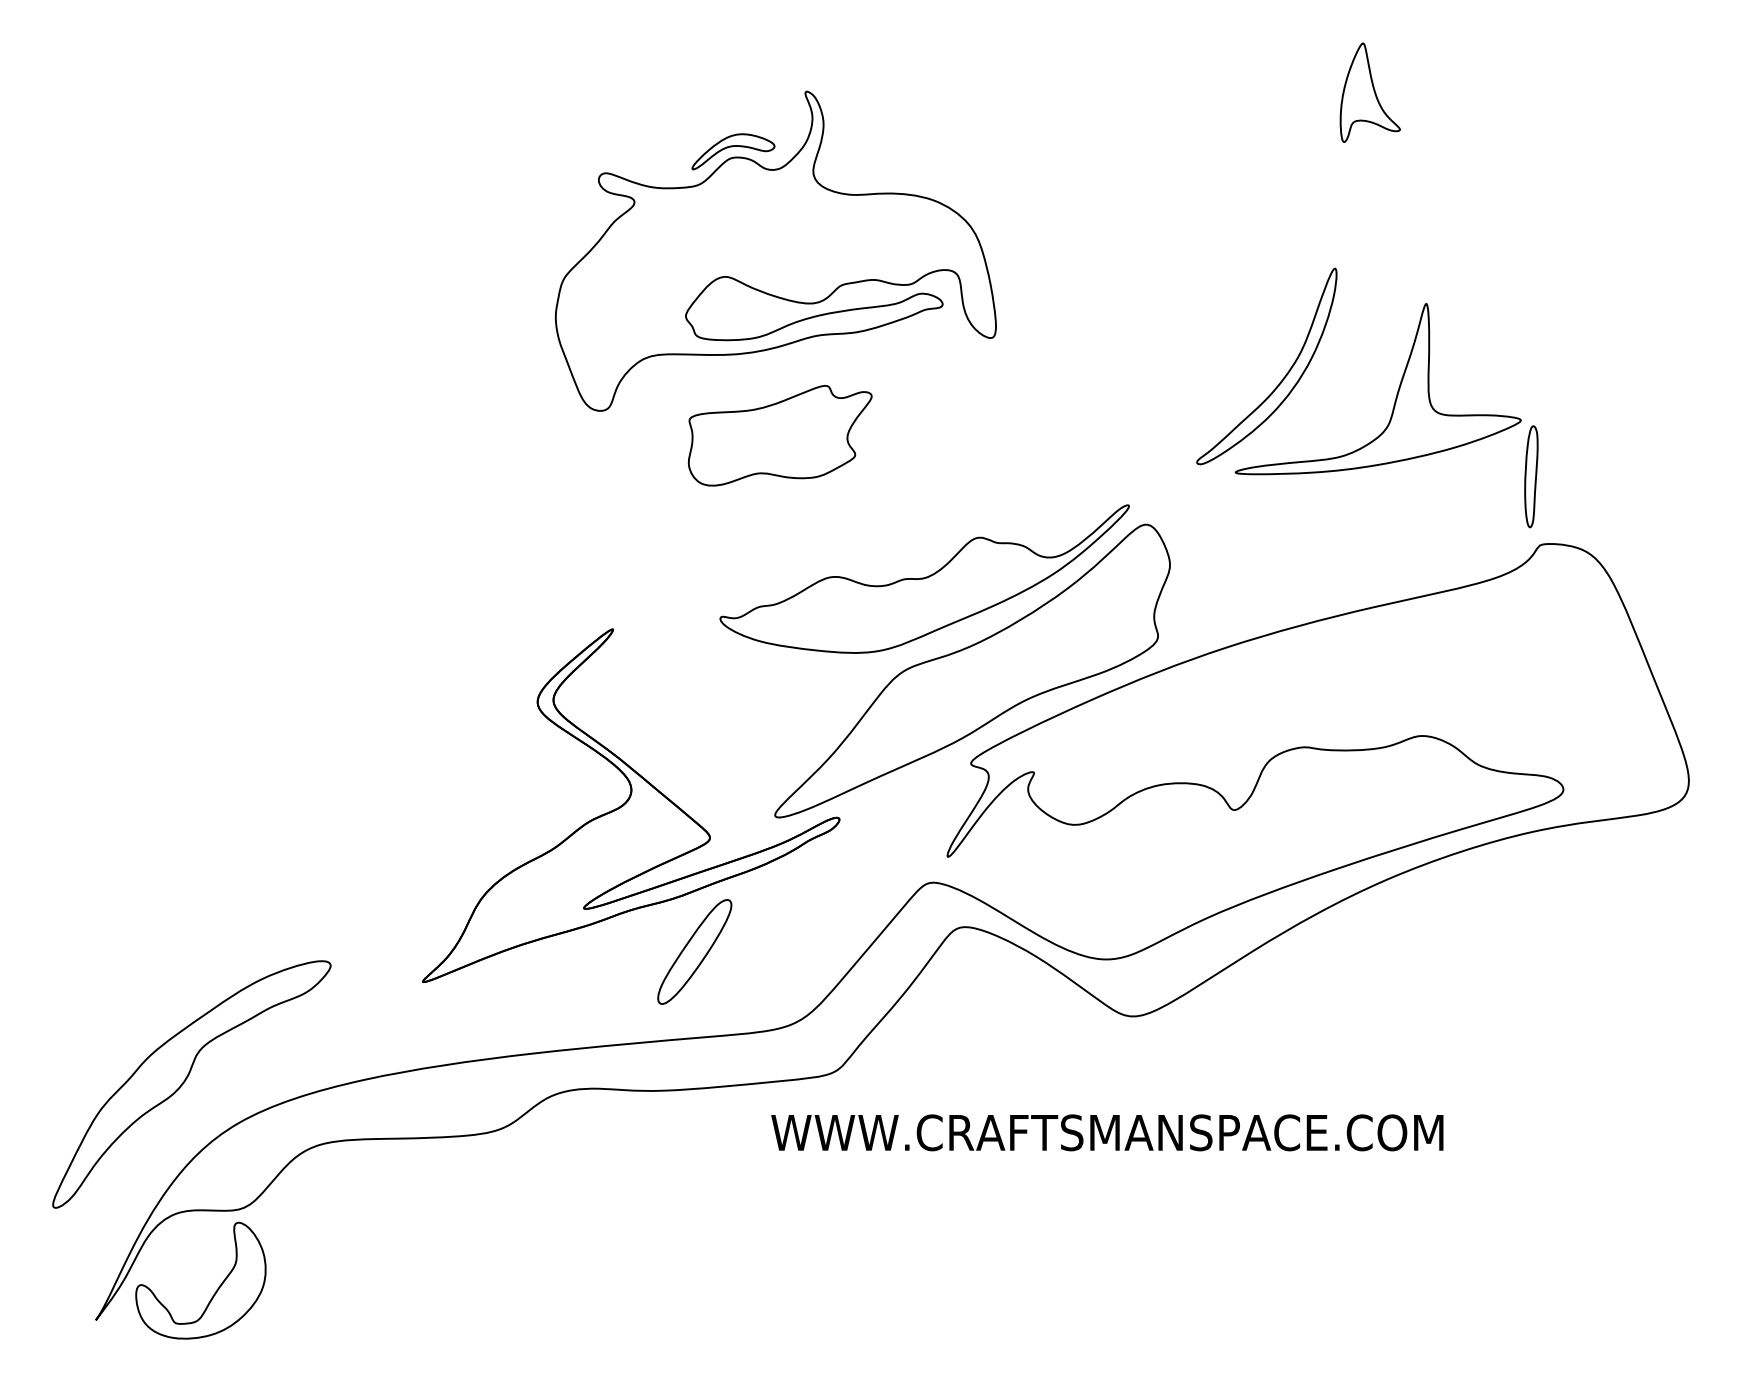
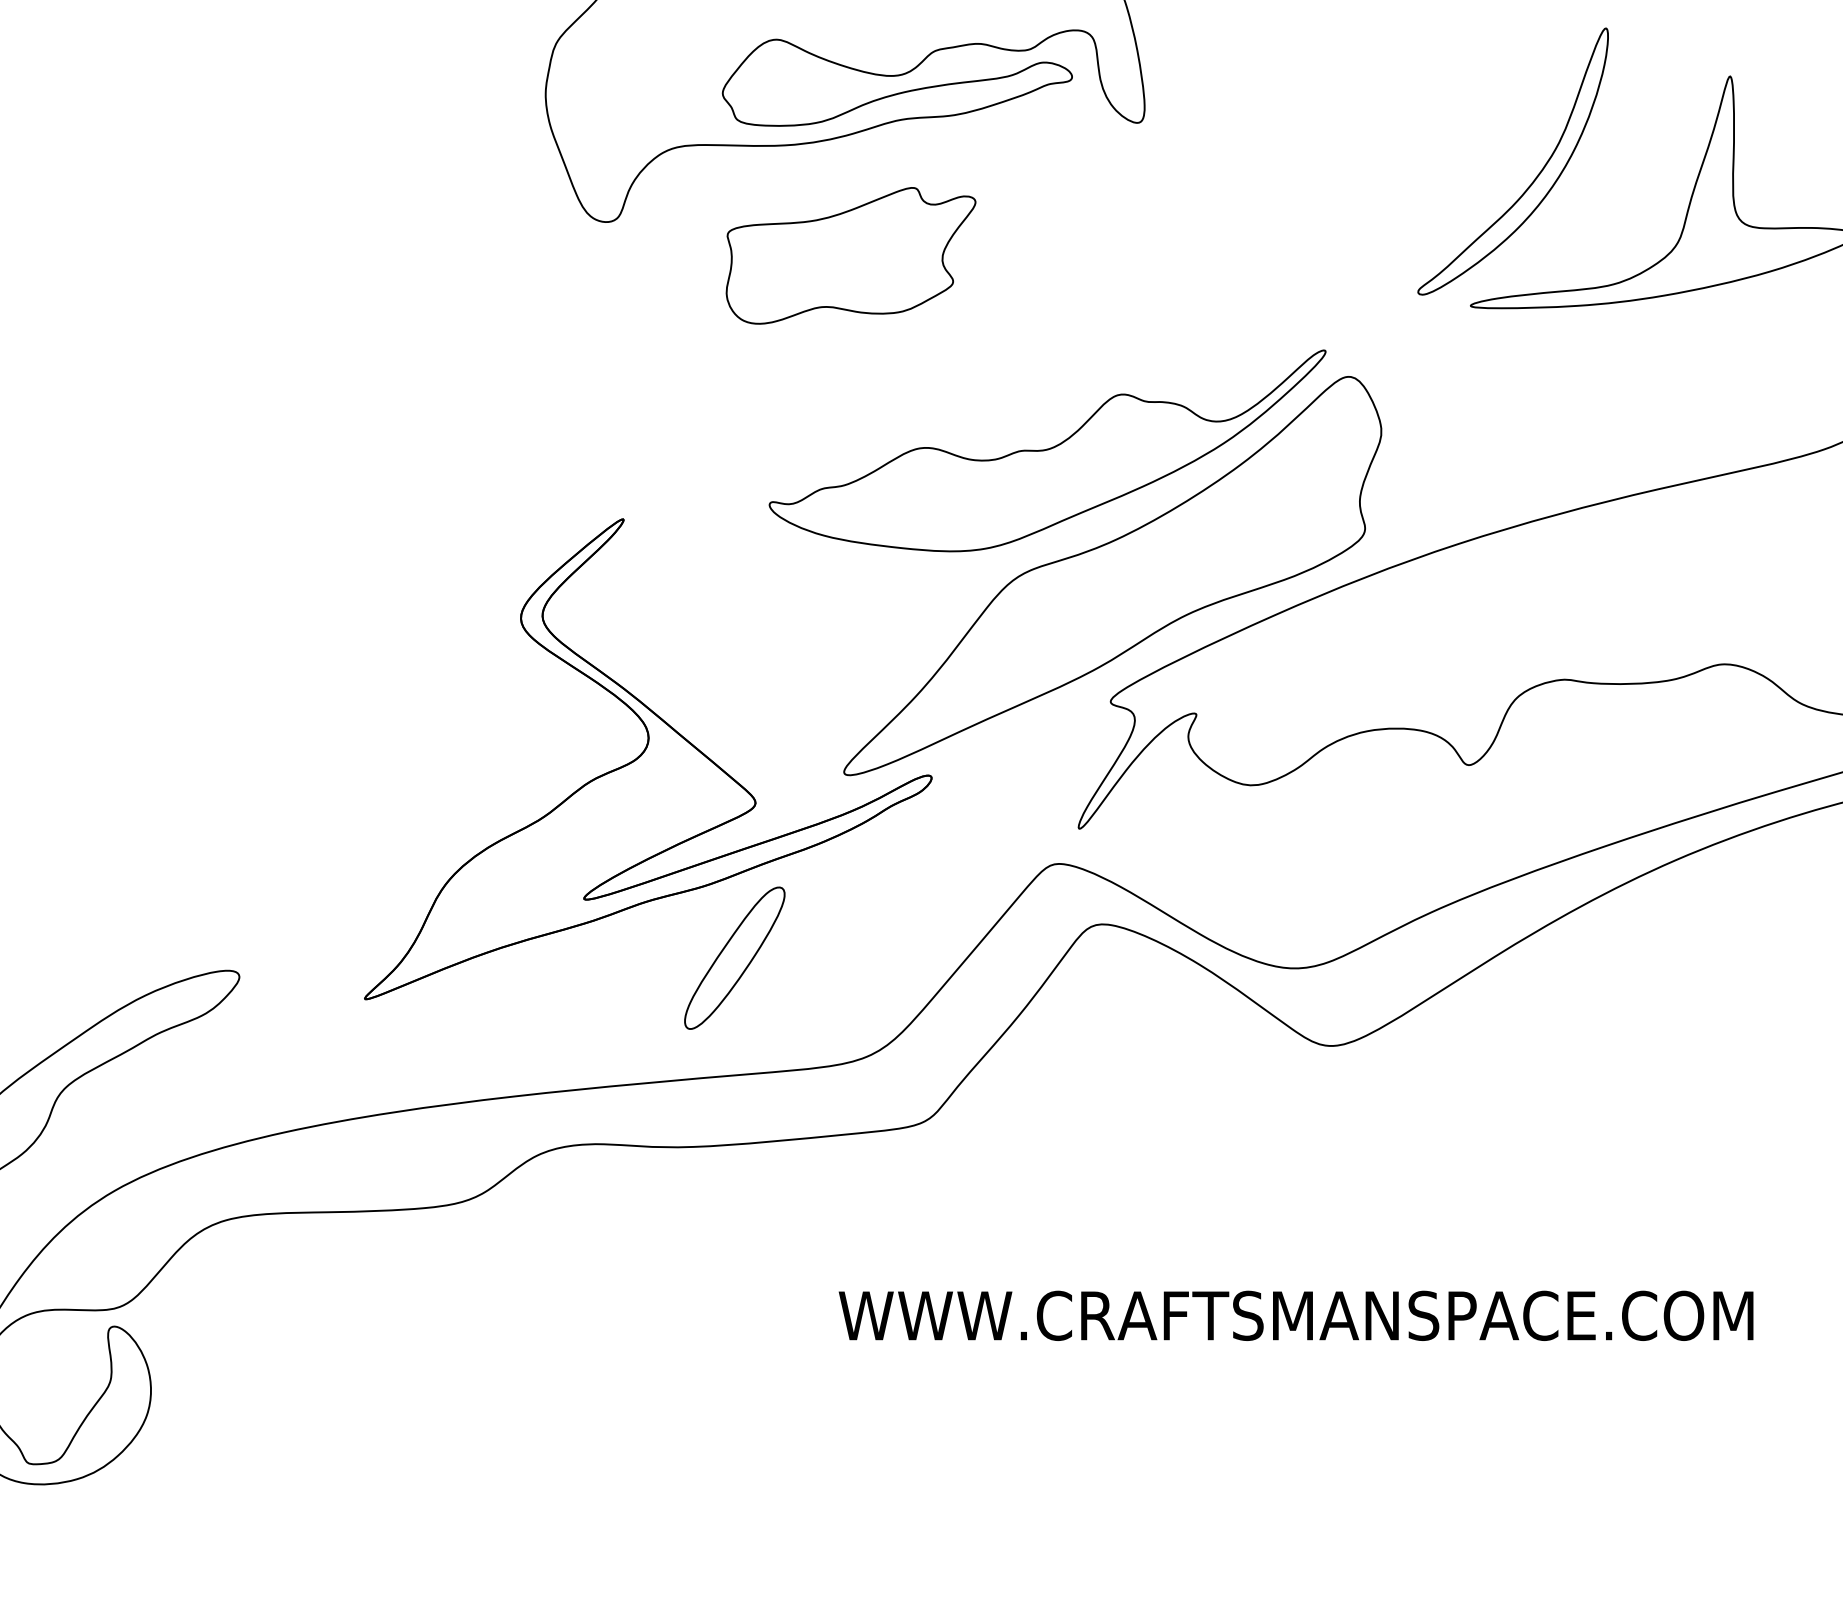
text: (1107, 1132) -> (1296, 1315), moved

